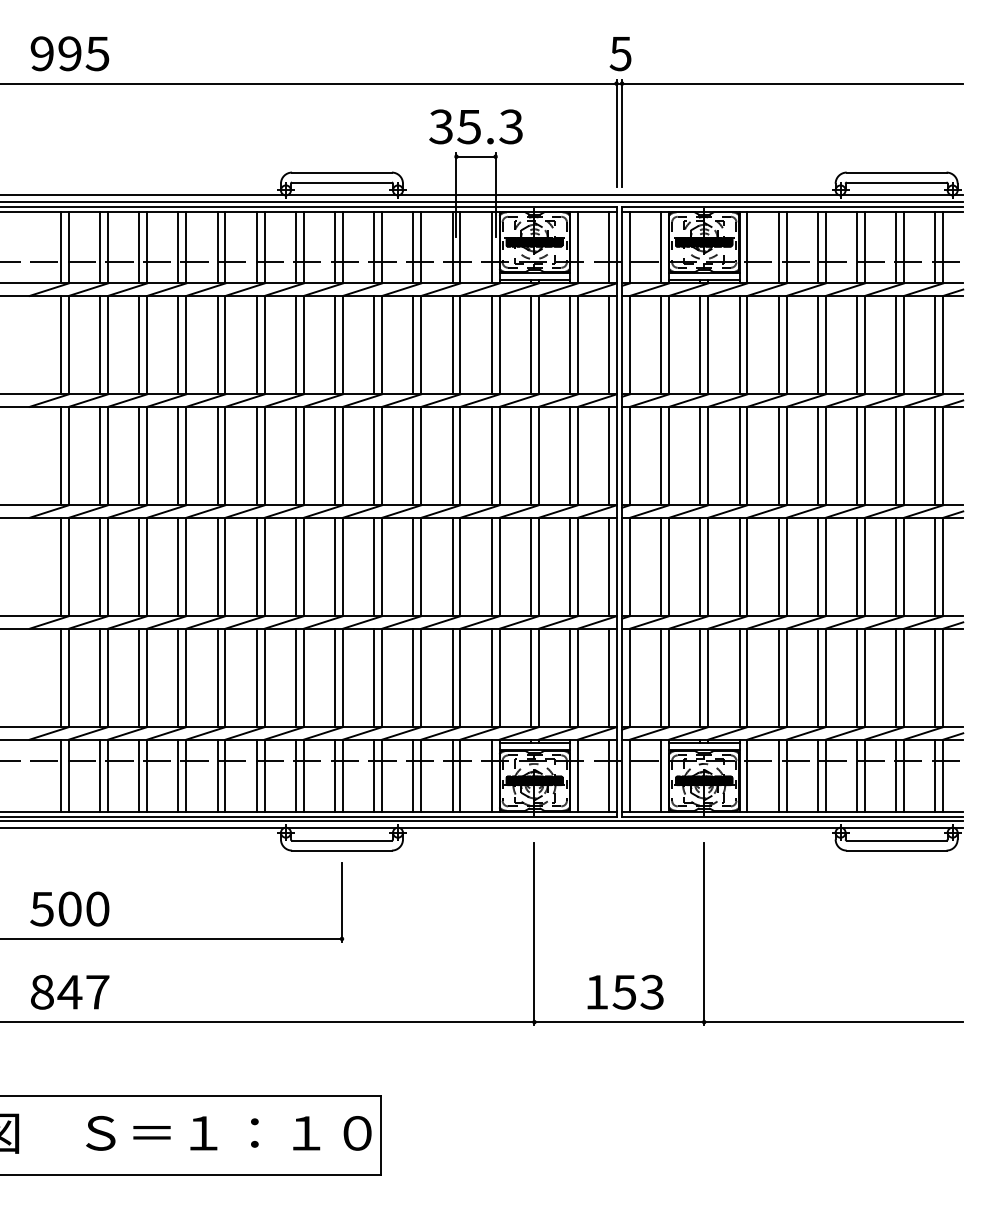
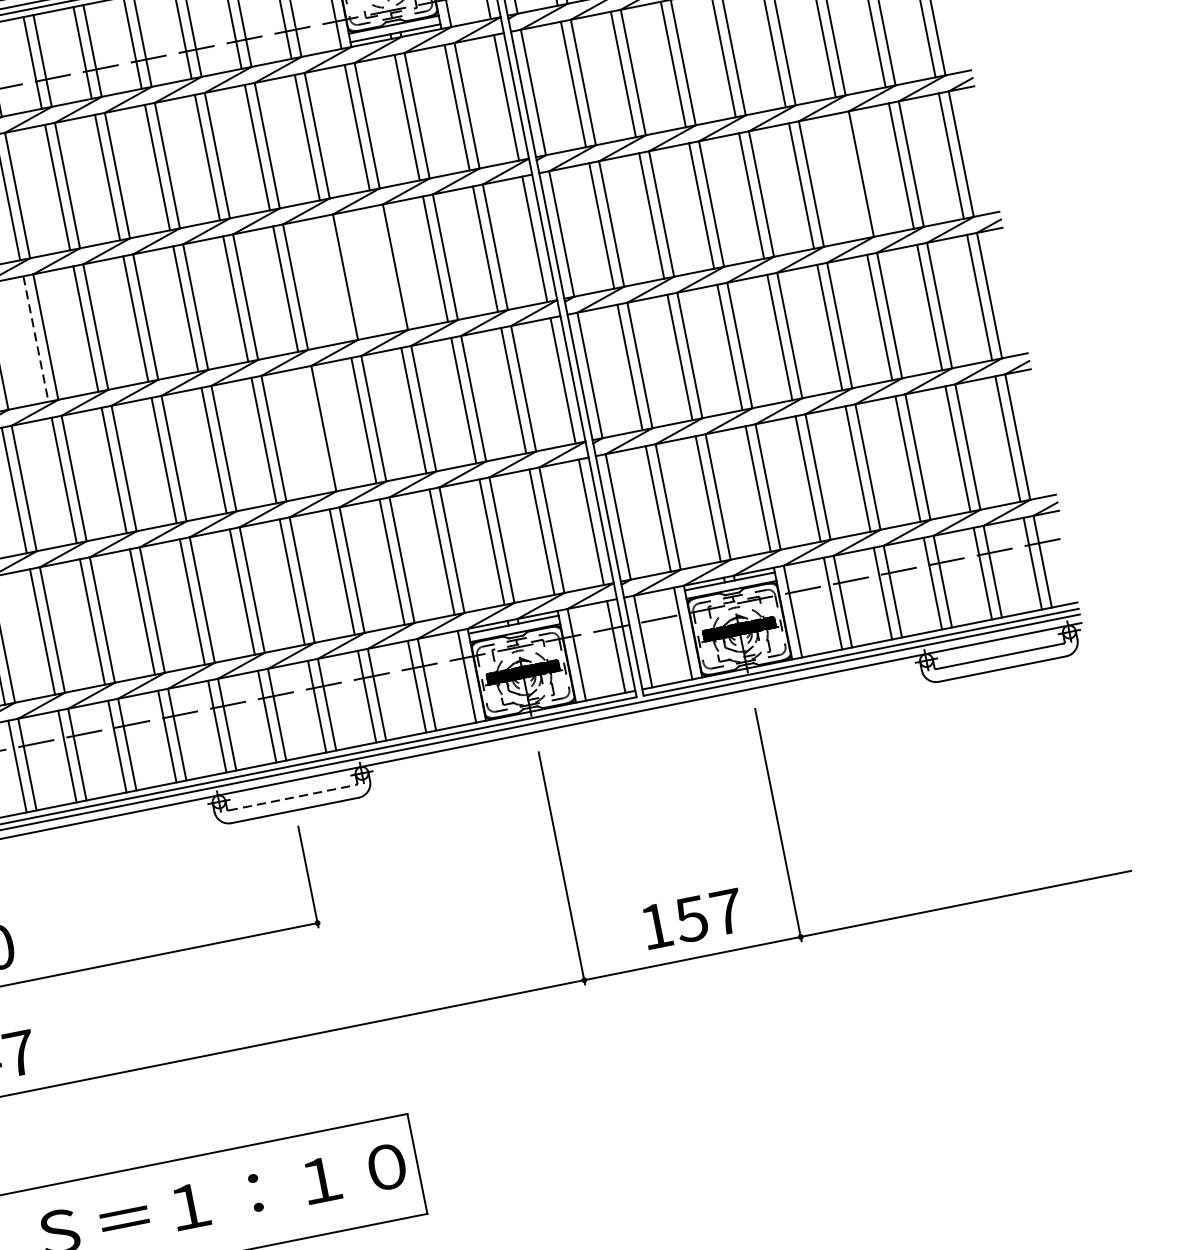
line: (452, 455) -> (335, 278), removed
line: (491, 455) -> (385, 268), removed
line: (857, 455) -> (851, 175), removed
line: (217, 456) -> (35, 339), solid -> dashed
line: (413, 566) -> (313, 429), removed
line: (341, 840) -> (291, 797), solid -> dashed
text: (652, 991) -> (727, 911), 153 -> 157

